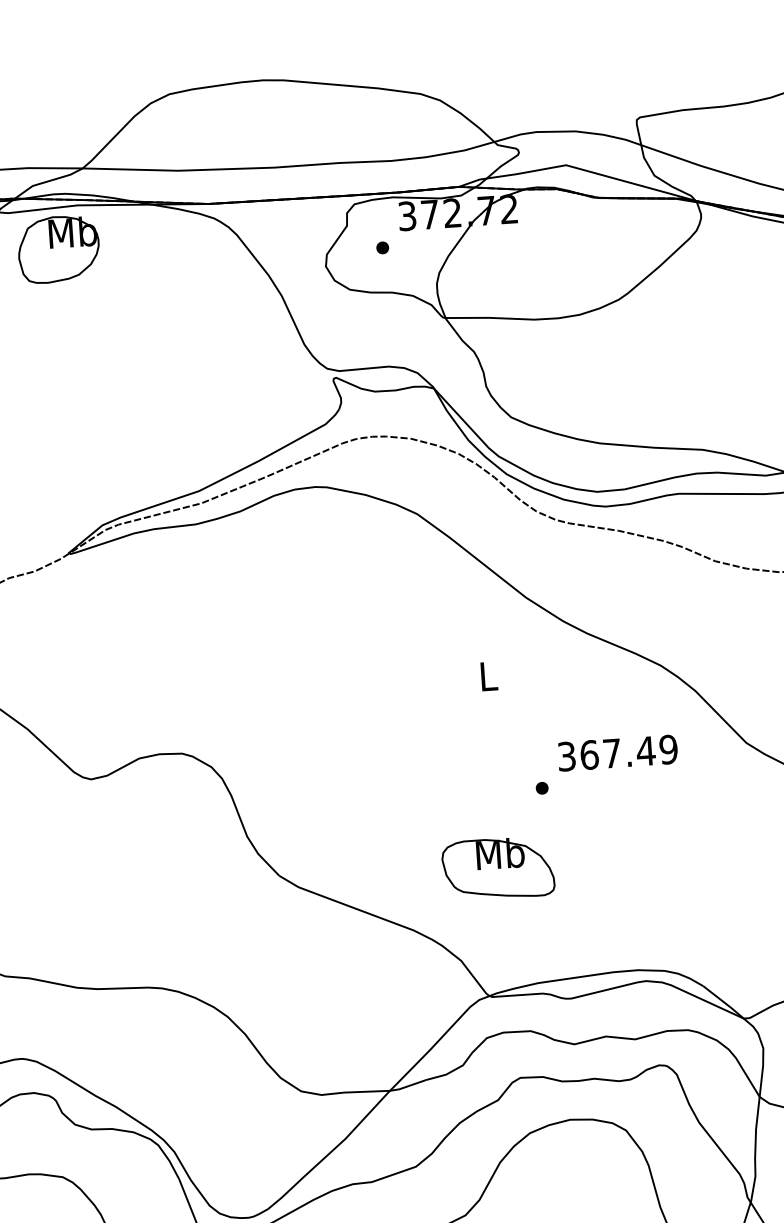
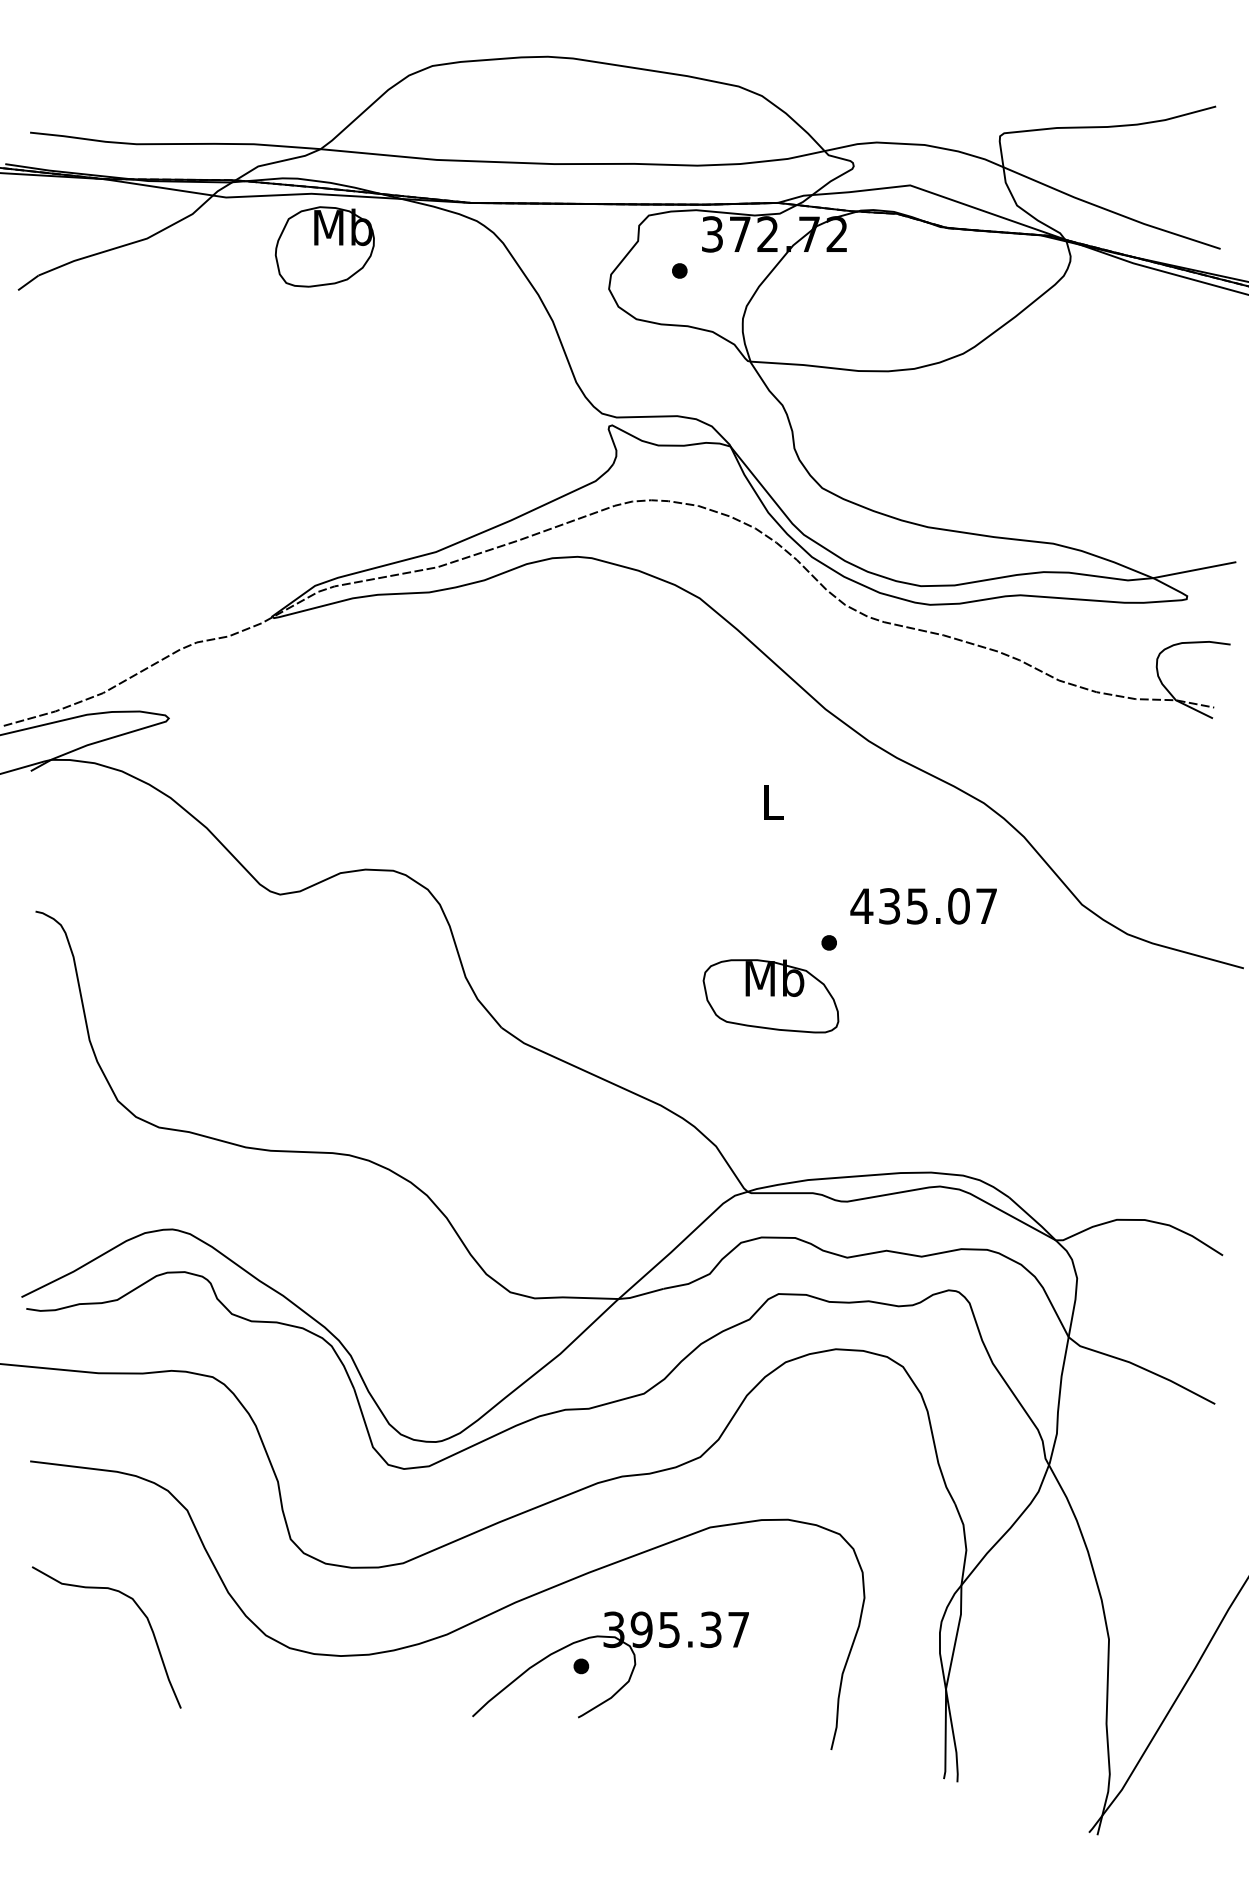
part: (58, 249) -> (324, 246), moved
text: (617, 753) -> (923, 906), 367.49 -> 435.07
part: (497, 868) -> (770, 996), moved

